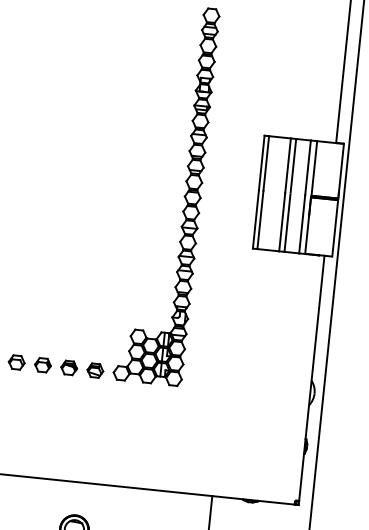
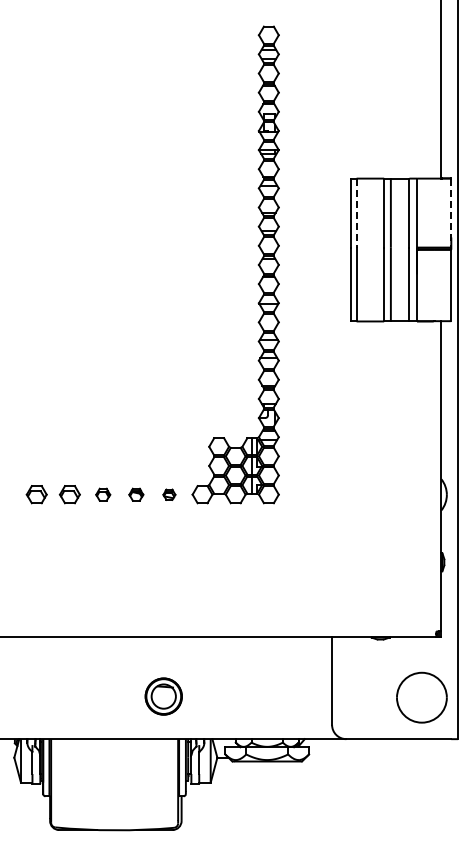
line: (266, 163) -> (356, 213), solid -> dashed
line: (341, 171) -> (451, 213), solid -> dashed
part: (43, 365) -> (103, 494), size x0.7
part: (69, 367) -> (136, 494), size x0.7
part: (95, 370) -> (169, 494), size x0.6

